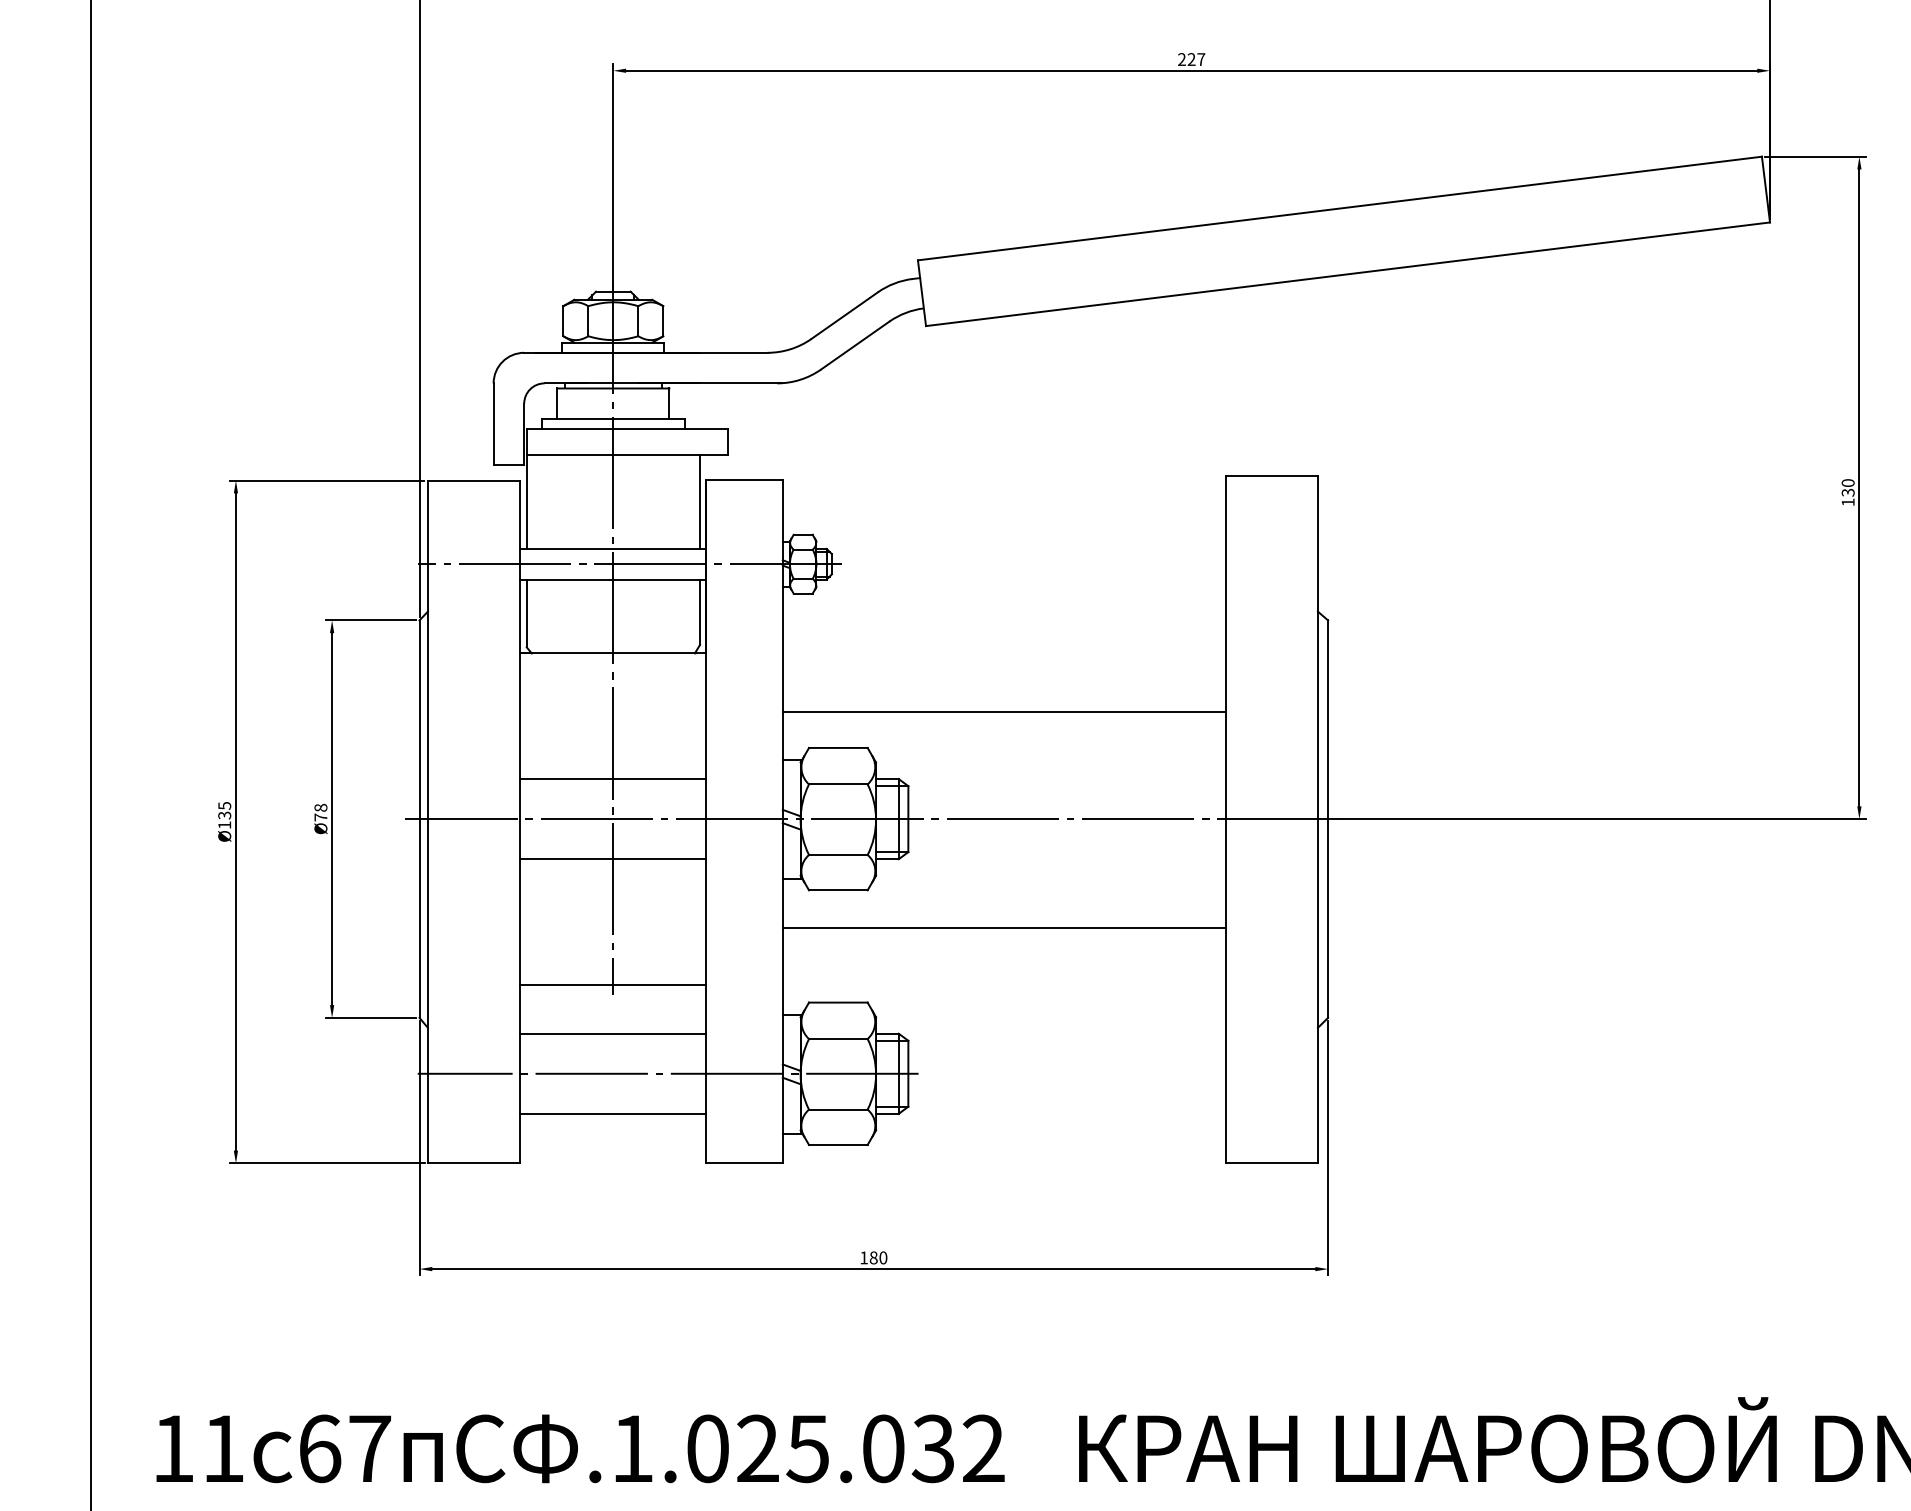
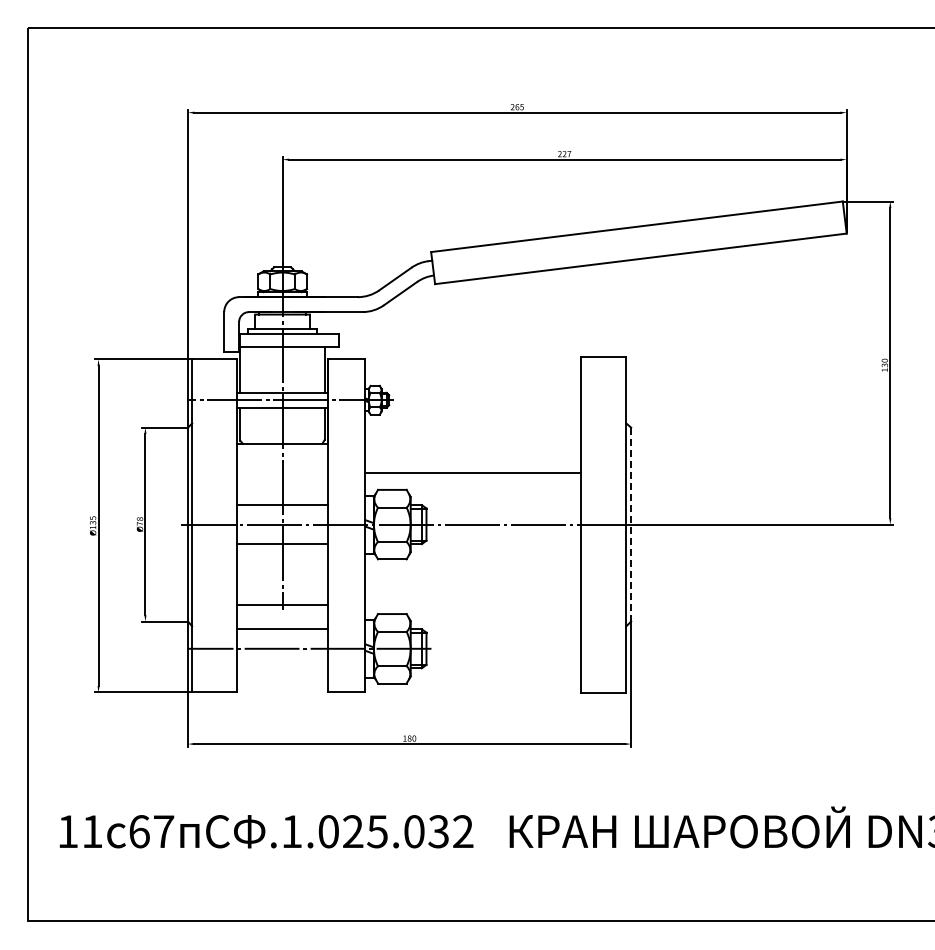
line: (1328, 818) -> (631, 524), solid -> dashed
line: (1004, 927) -> (473, 577), removed
line: (613, 1114) -> (282, 668), removed

